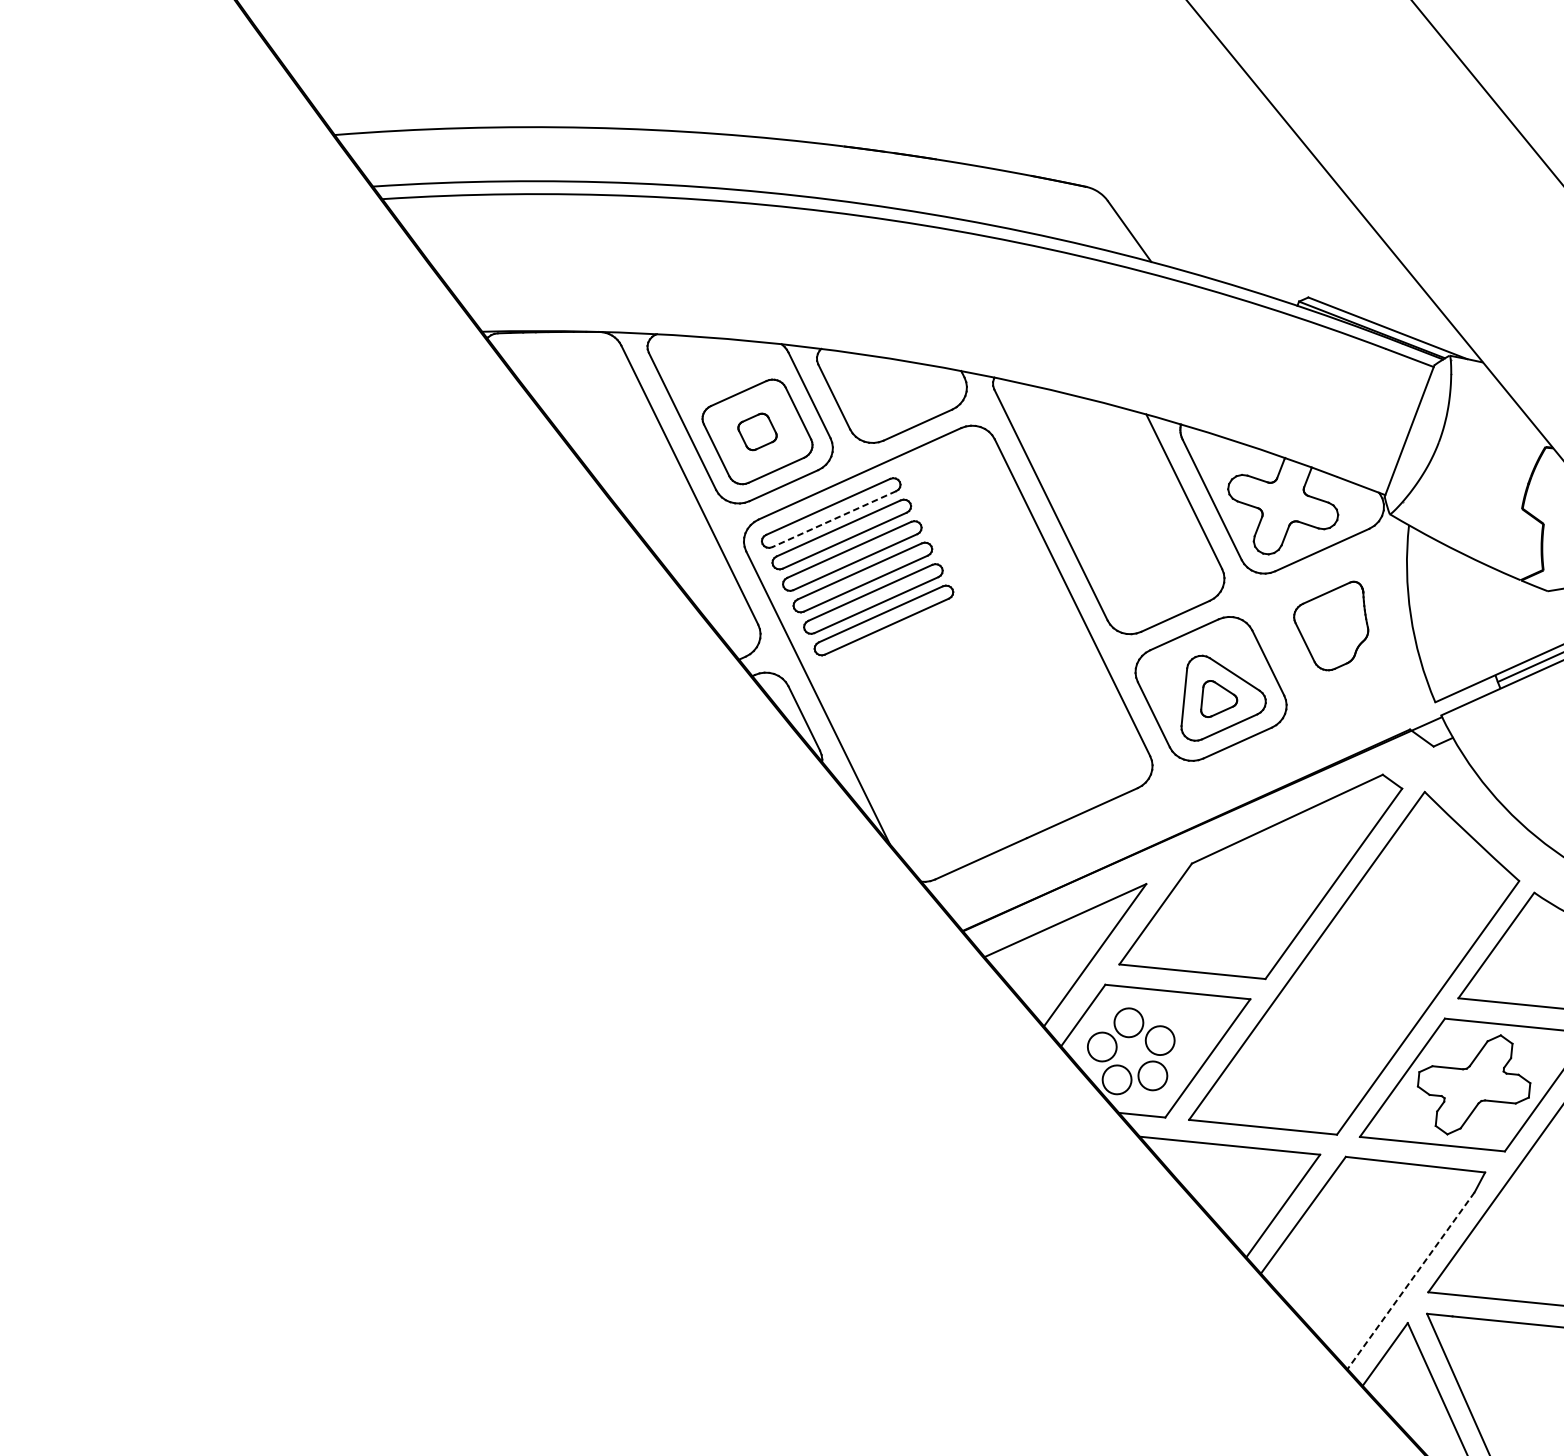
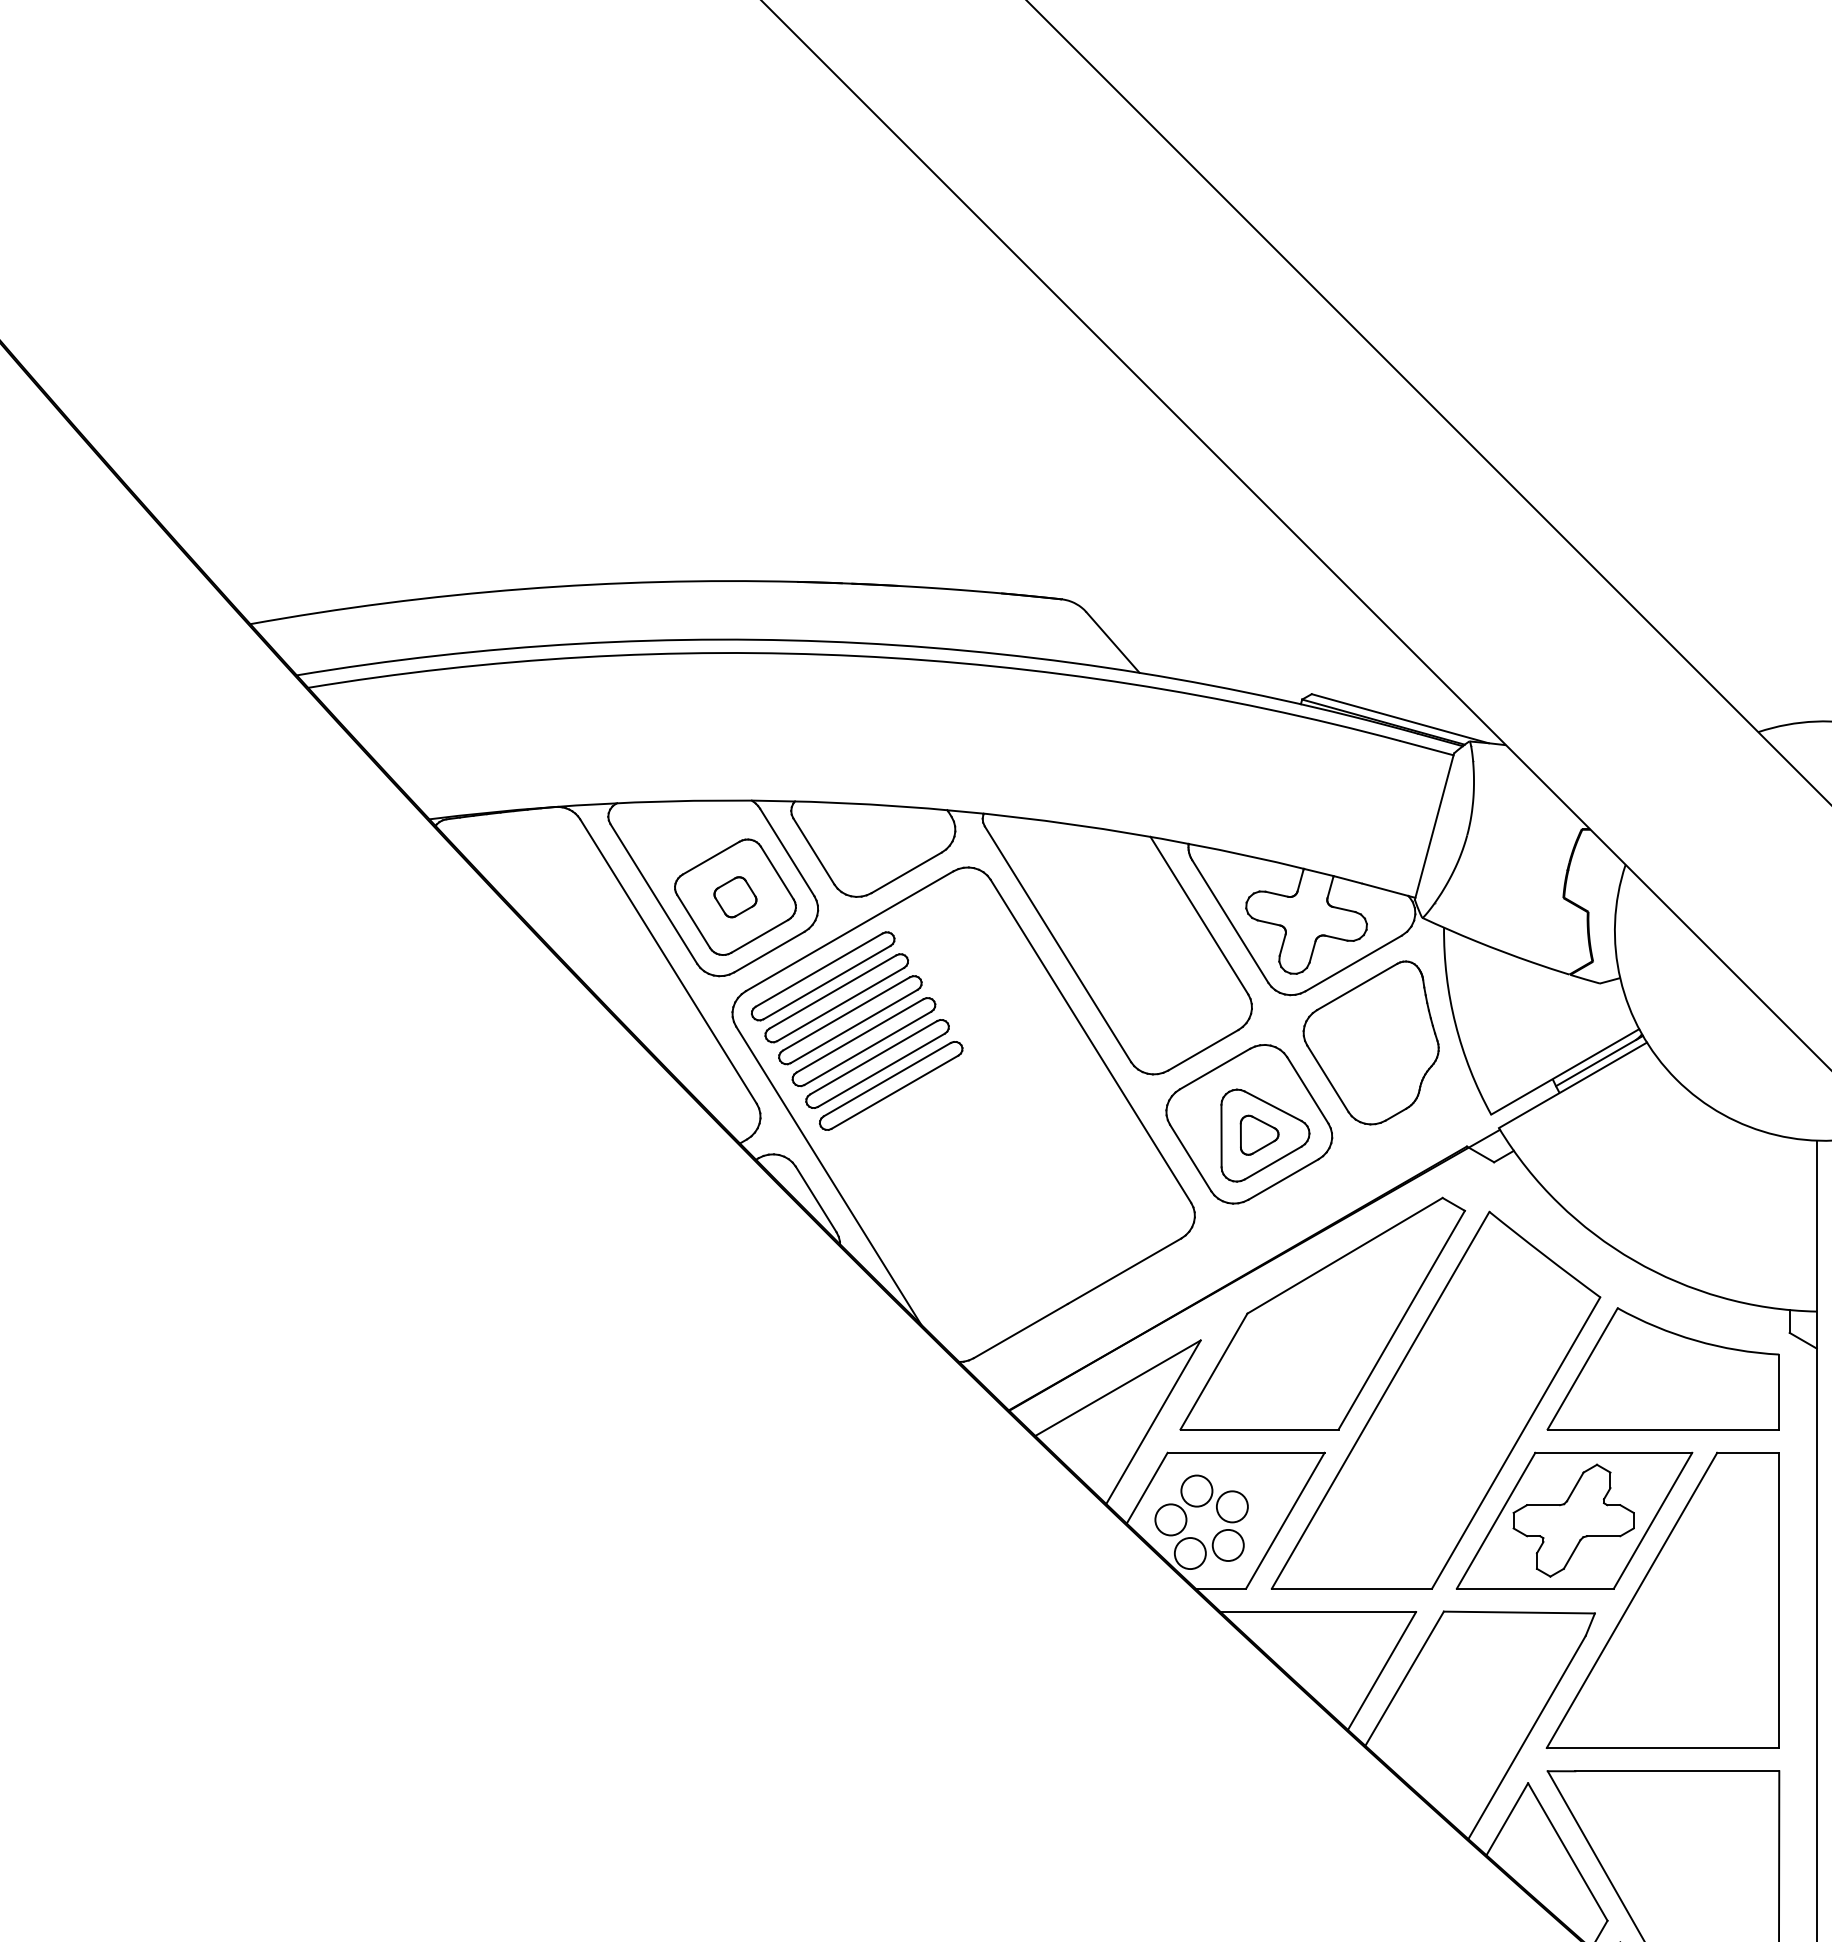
line: (833, 519) -> (826, 982), dashed -> solid
part: (1330, 624) -> (1370, 1042), size x1.67
line: (1410, 1280) -> (1526, 1737), dashed -> solid

